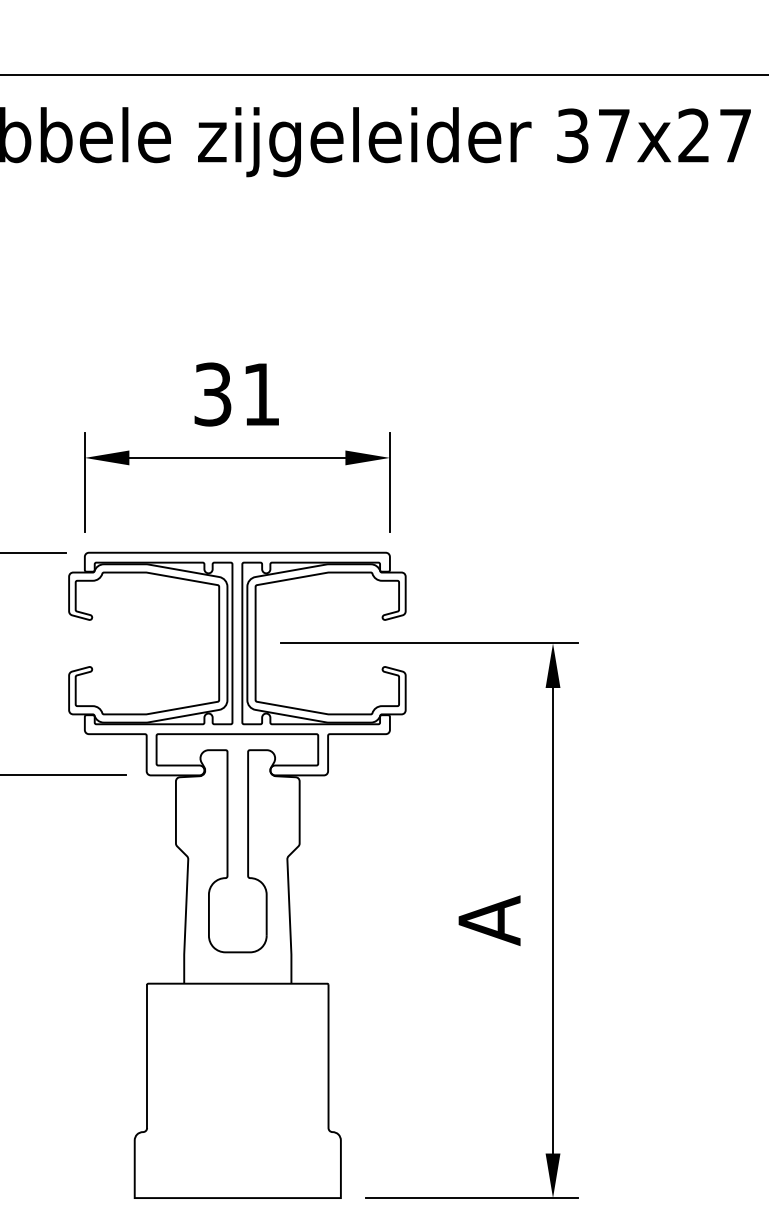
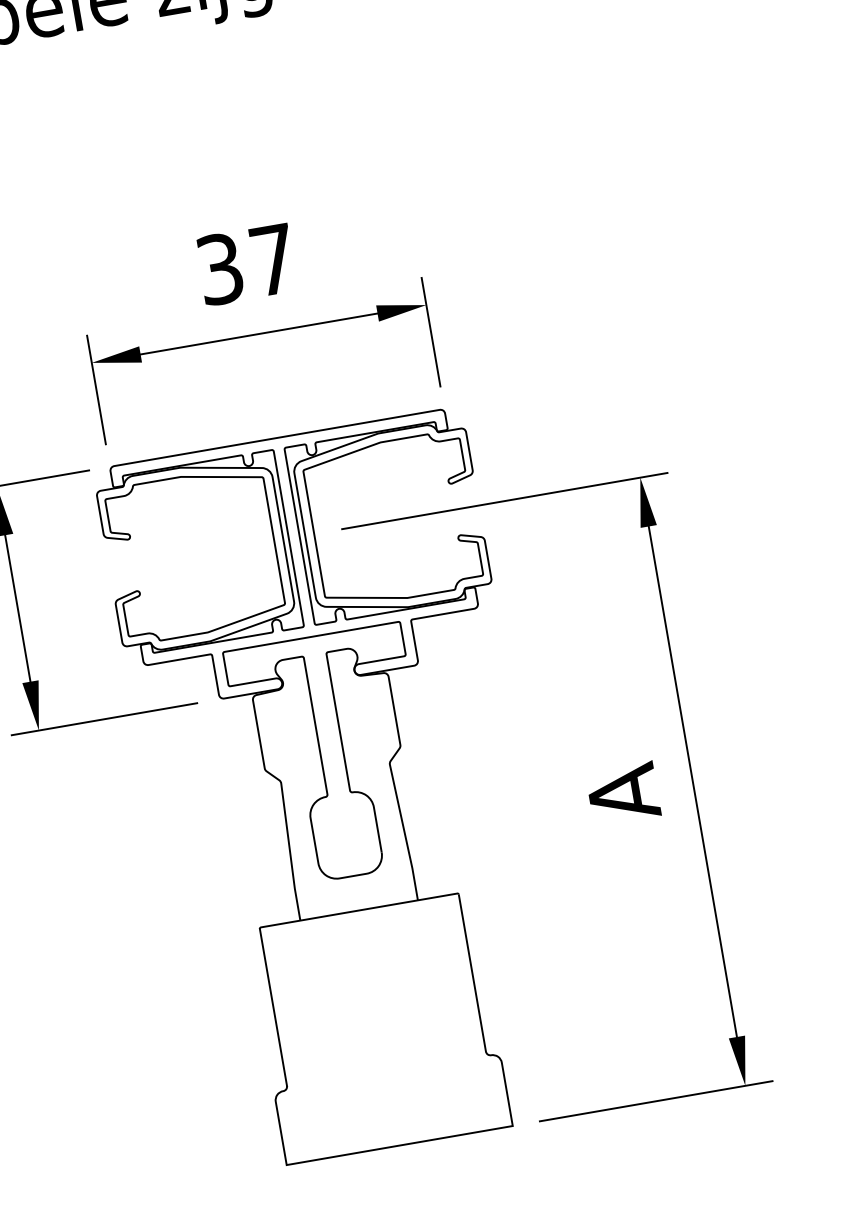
text: (261, 394) -> (273, 259), 31 -> 37

